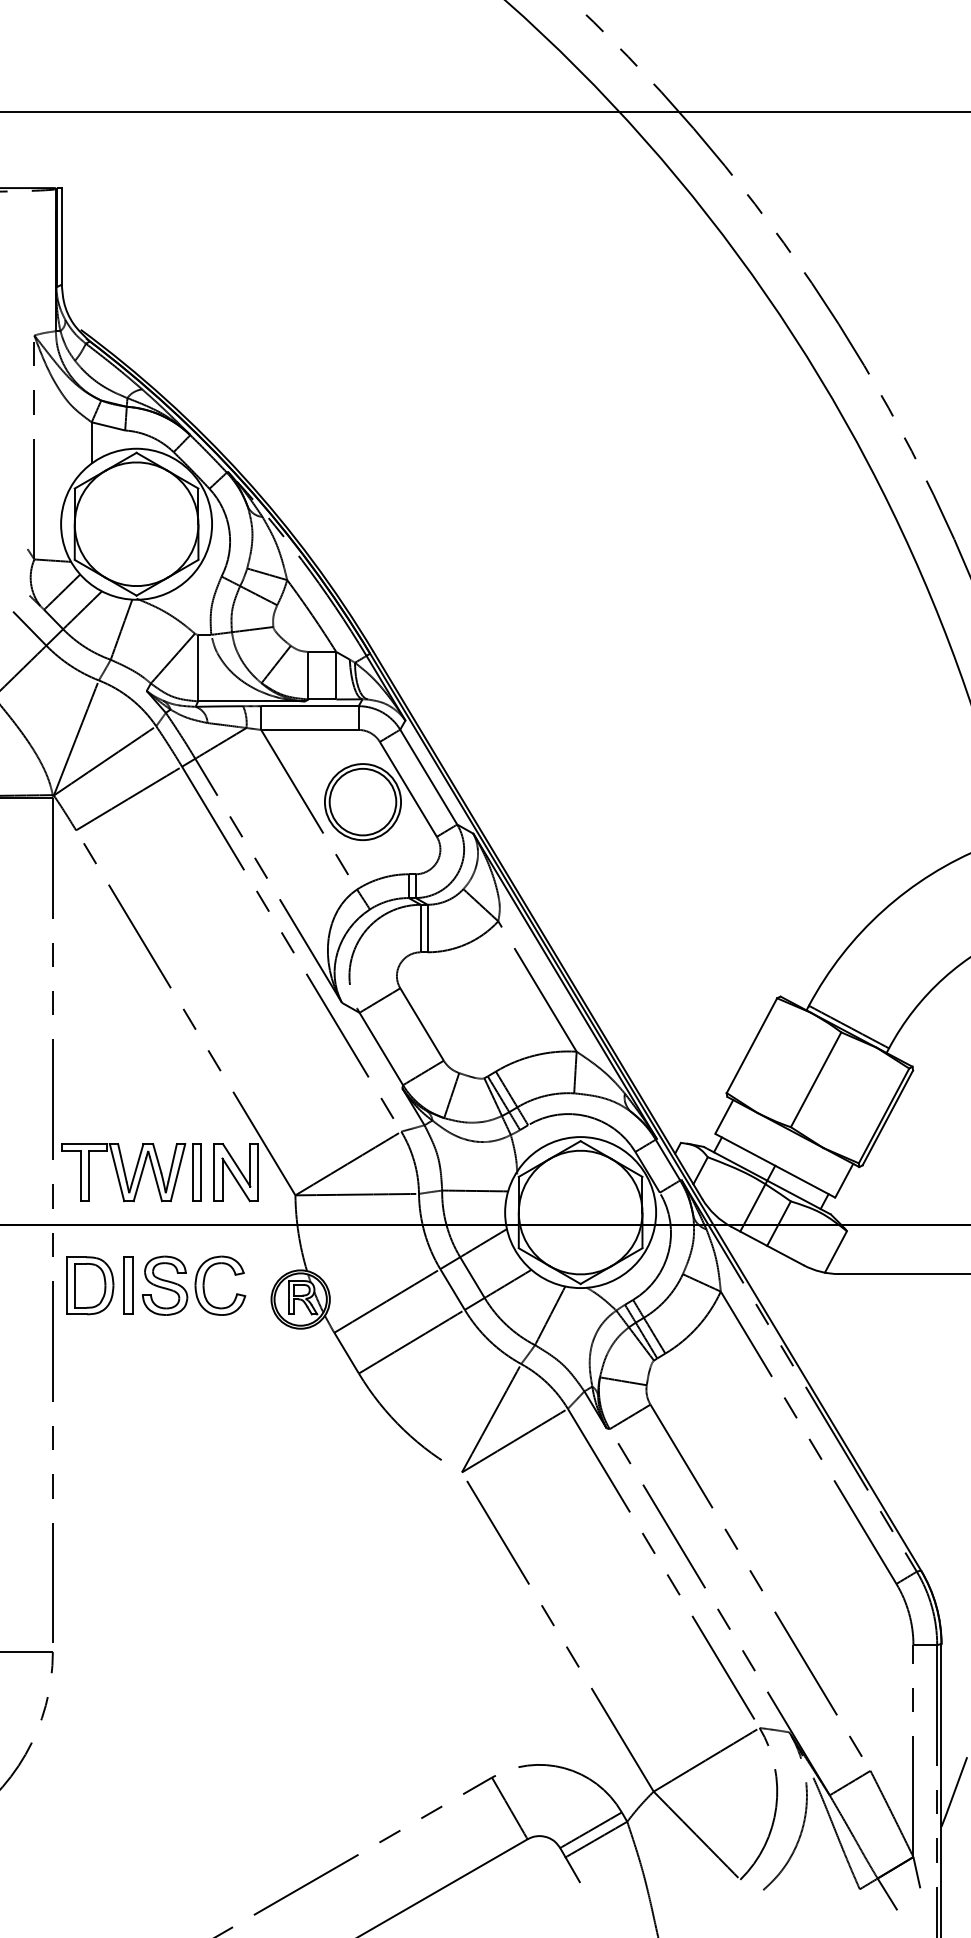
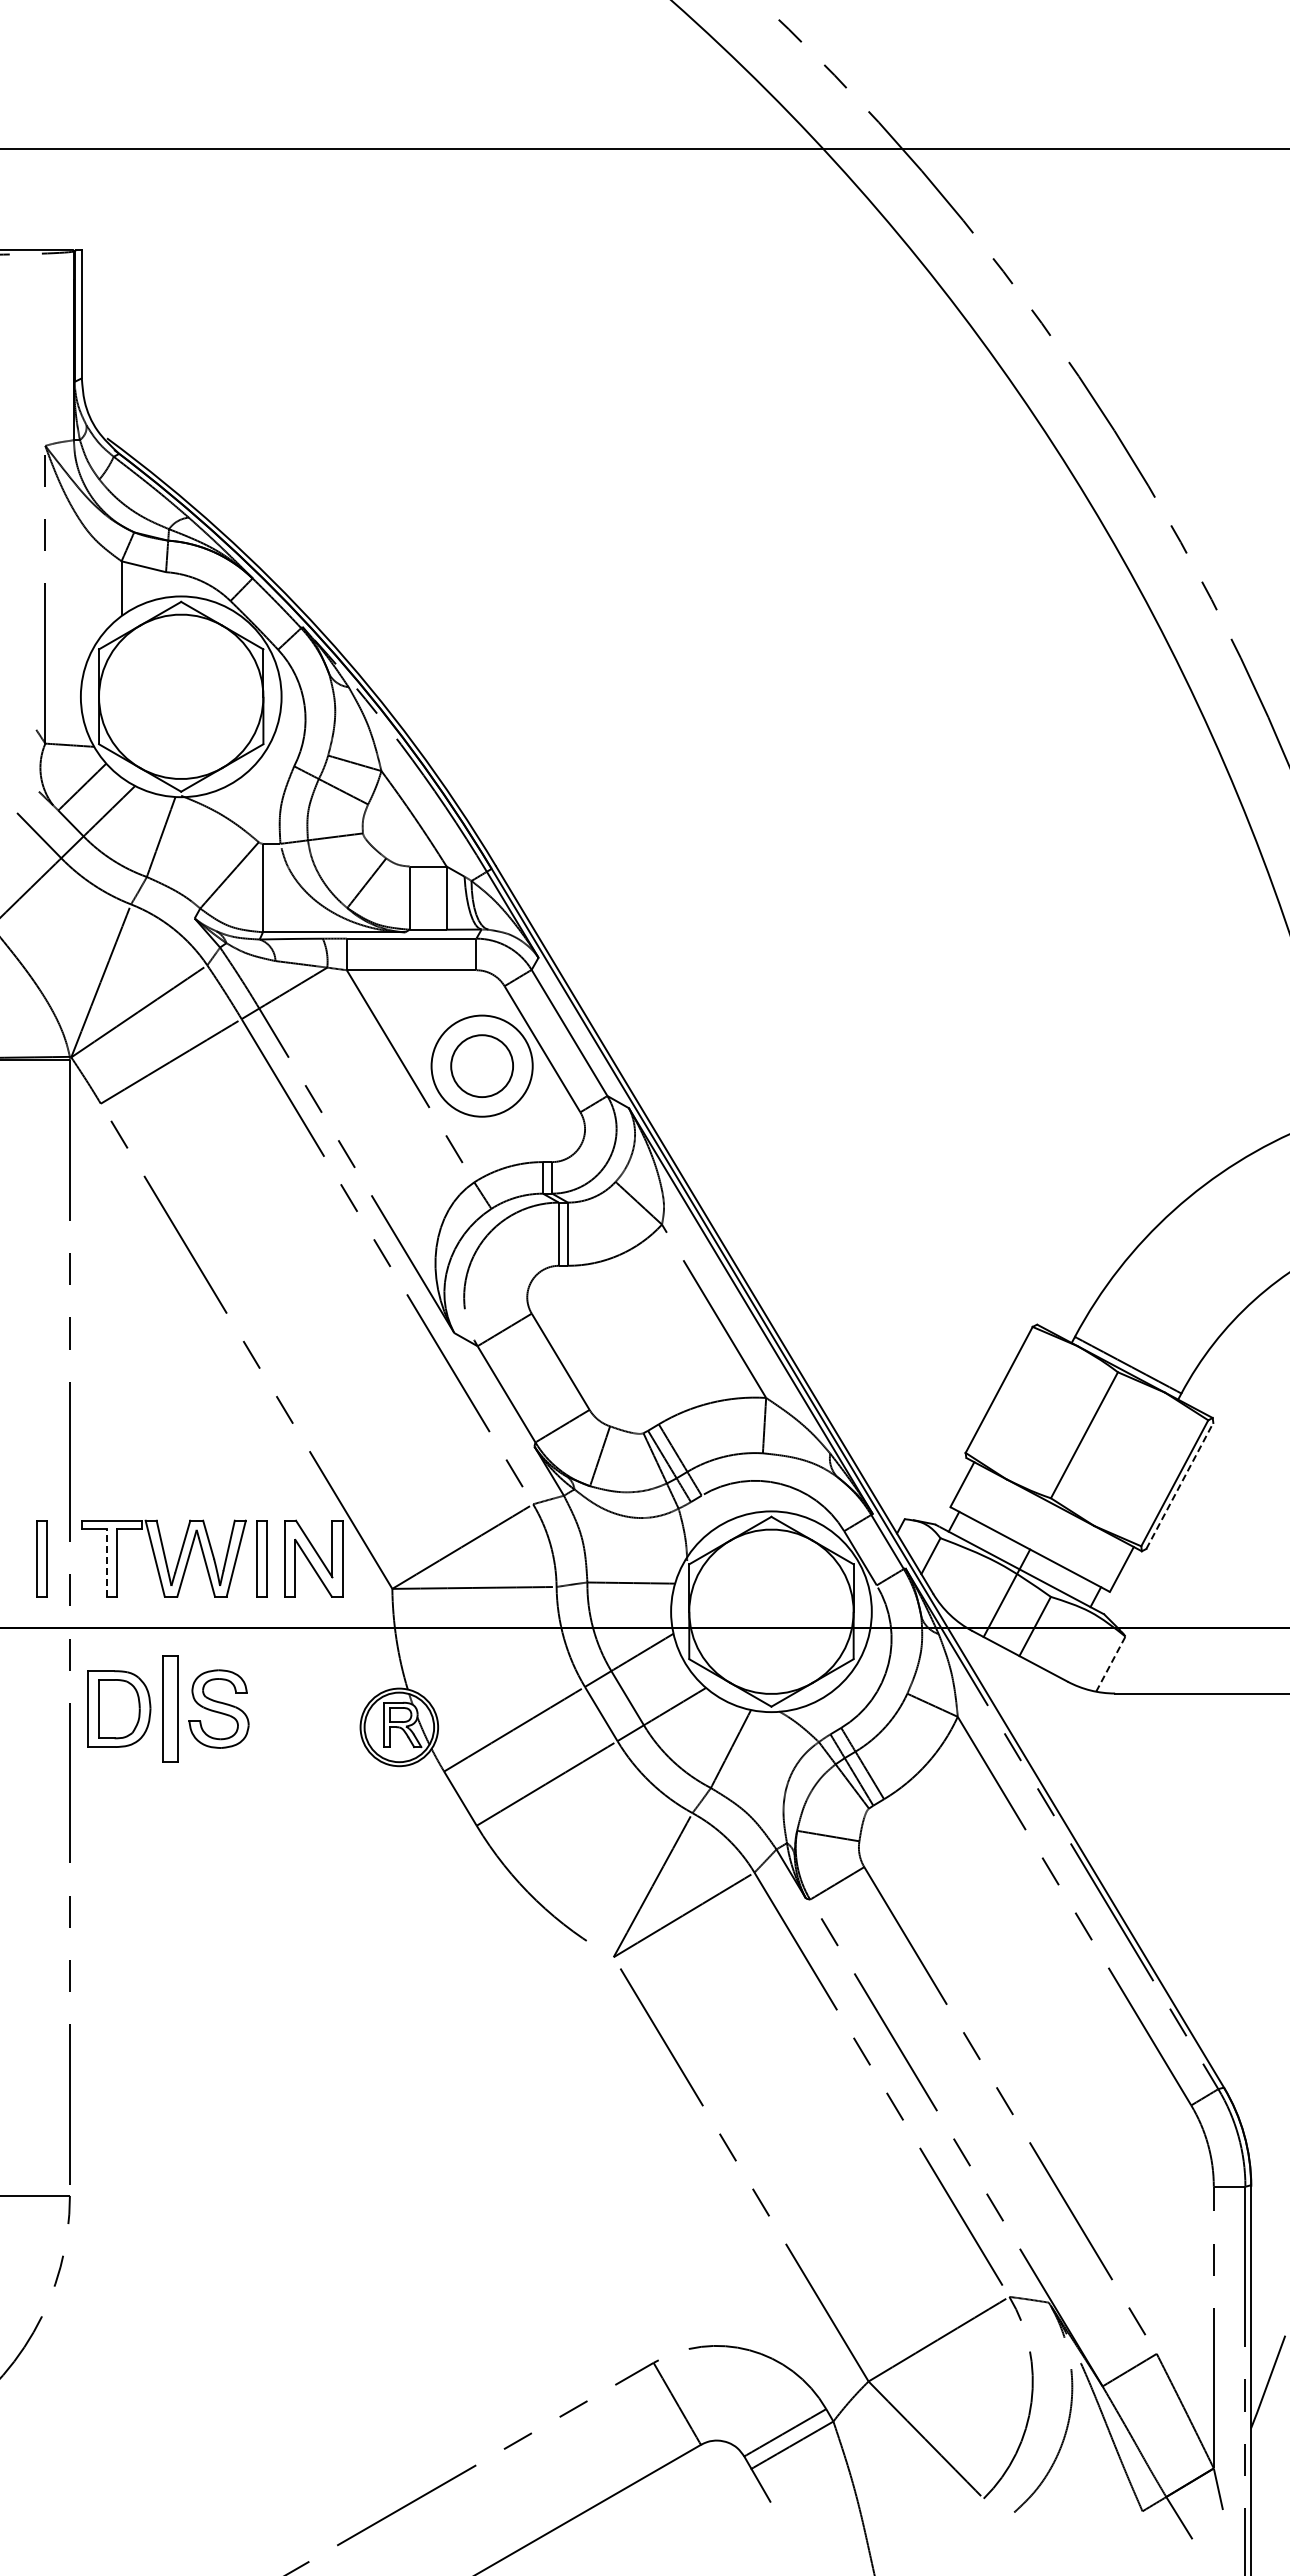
circle: (362, 801) -> (481, 1065), size x0.7
line: (888, 1117) -> (1180, 1485), solid -> dashed
part: (31, 1172) -> (41, 1558), added
line: (80, 1176) -> (106, 1563), solid -> dashed
line: (836, 1251) -> (1111, 1663), solid -> dashed
part: (128, 1285) -> (170, 1708), size x1.4
part: (204, 1285) -> (271, 1708), removed

